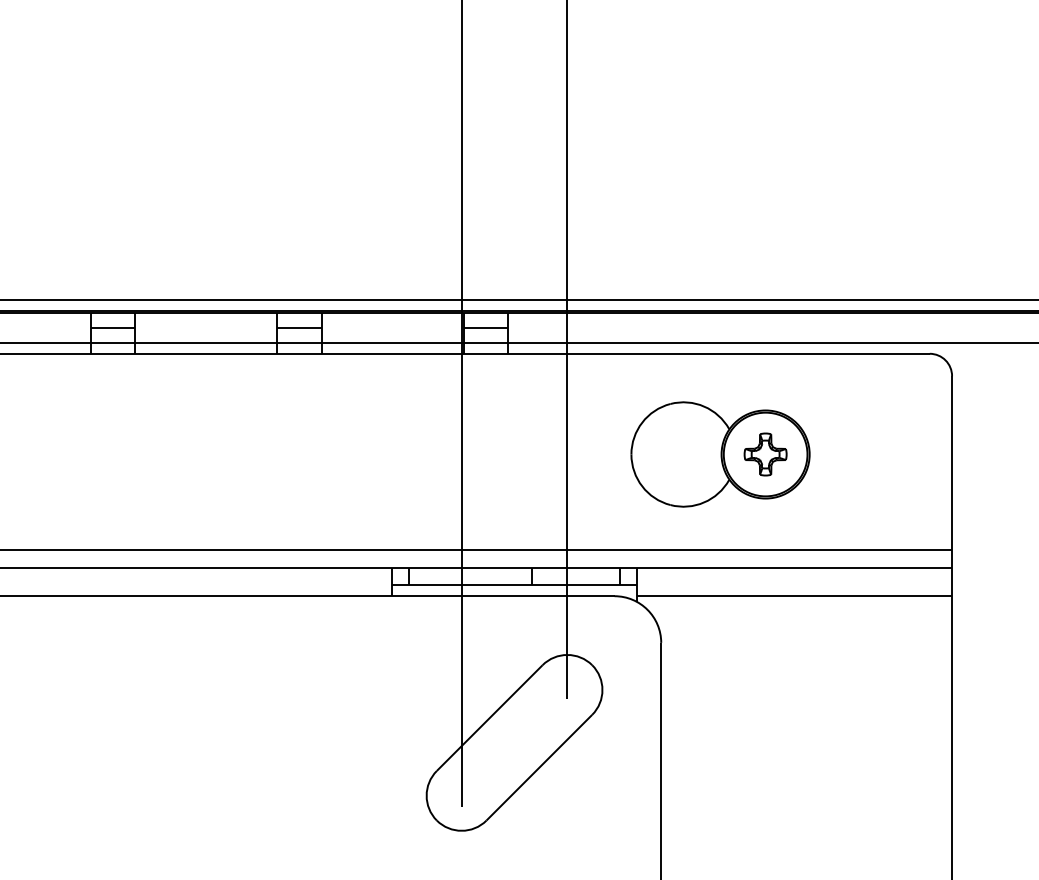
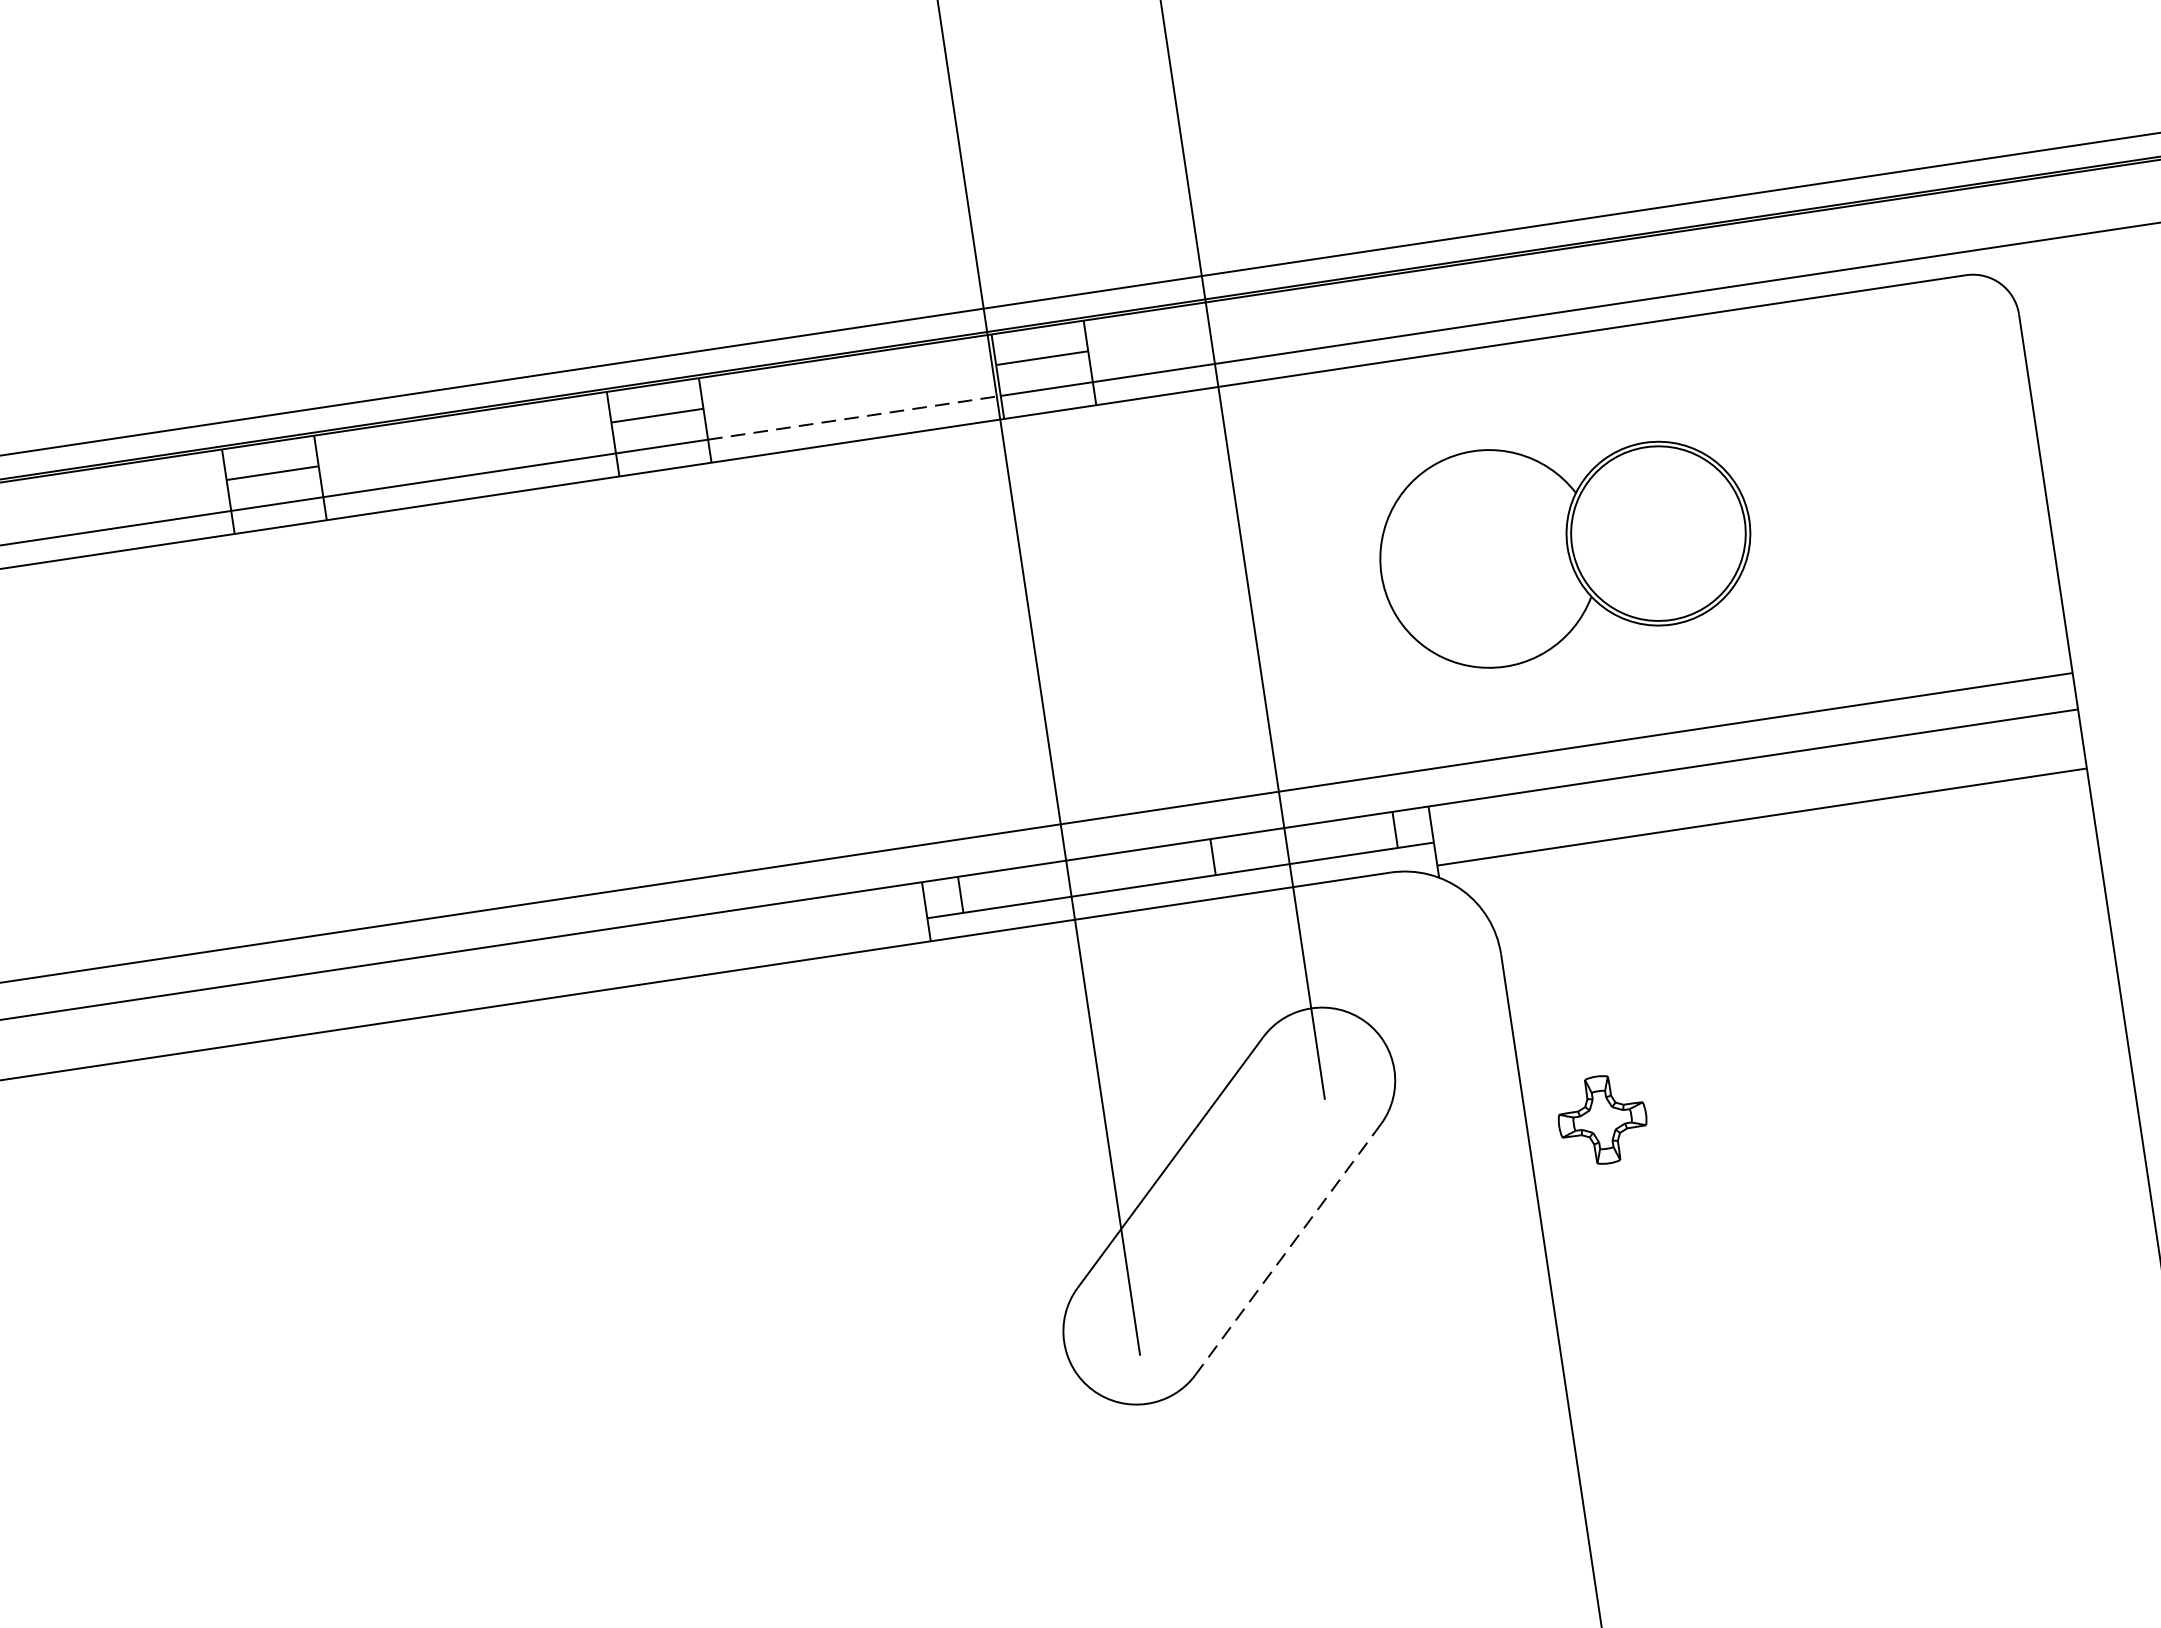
line: (392, 342) -> (853, 417), solid -> dashed
part: (765, 454) -> (1602, 1119), moved
line: (539, 767) -> (1288, 1249), solid -> dashed

